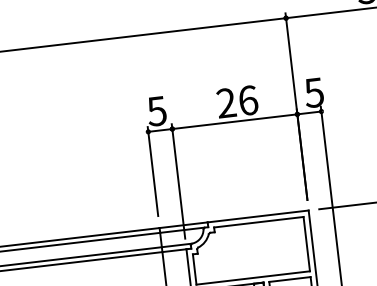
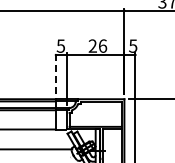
line: (151, 170) -> (55, 72), solid -> dashed

